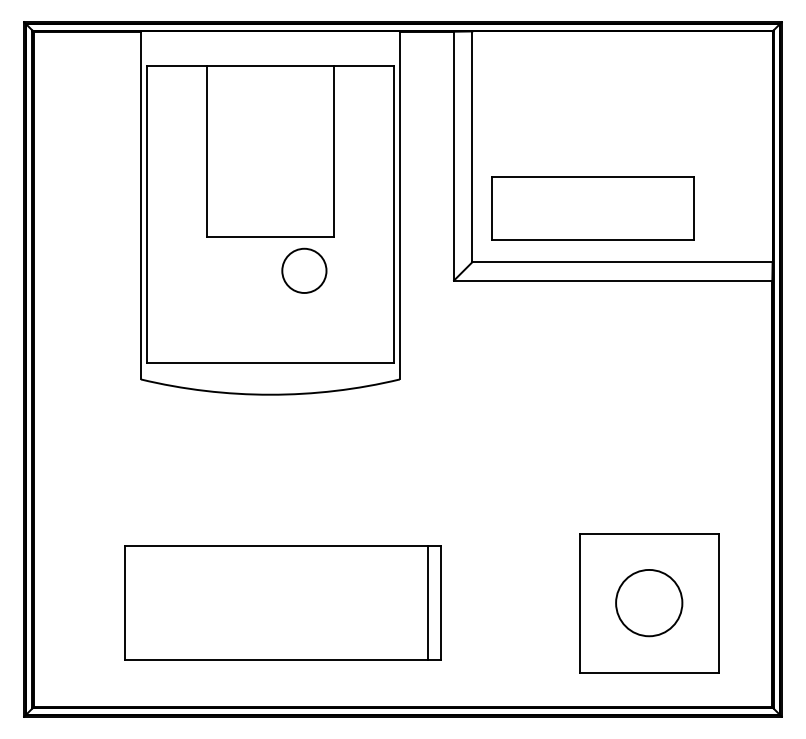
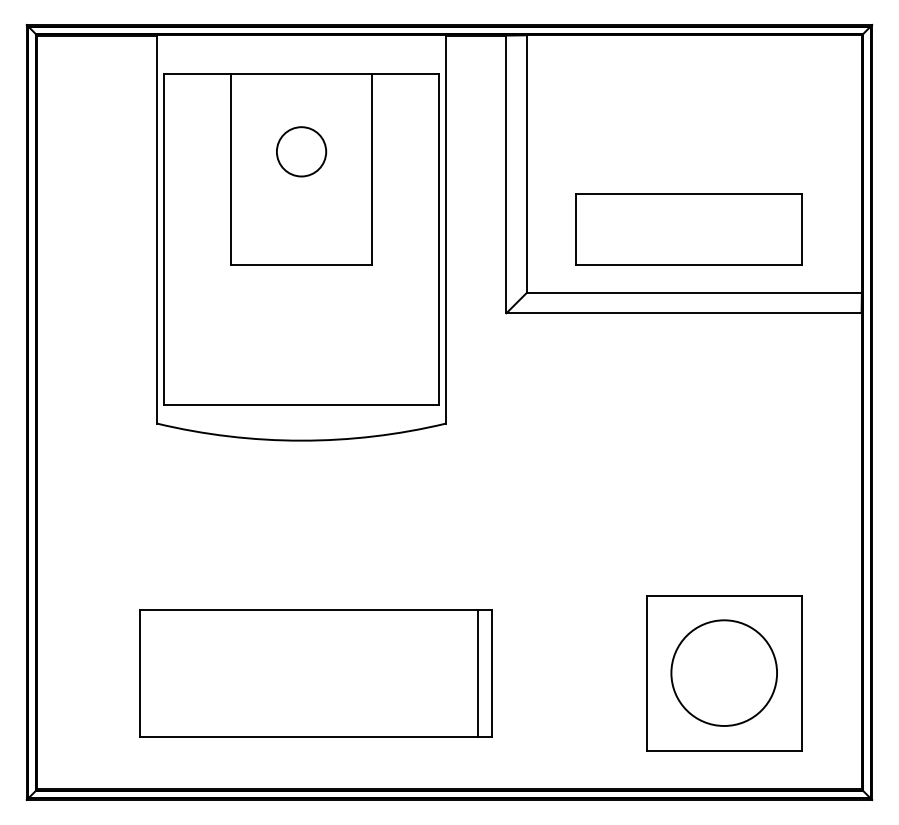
part: (592, 208) -> (688, 229), moved
circle: (304, 270) -> (301, 151), moved
circle: (648, 602) -> (723, 672), size x1.43

